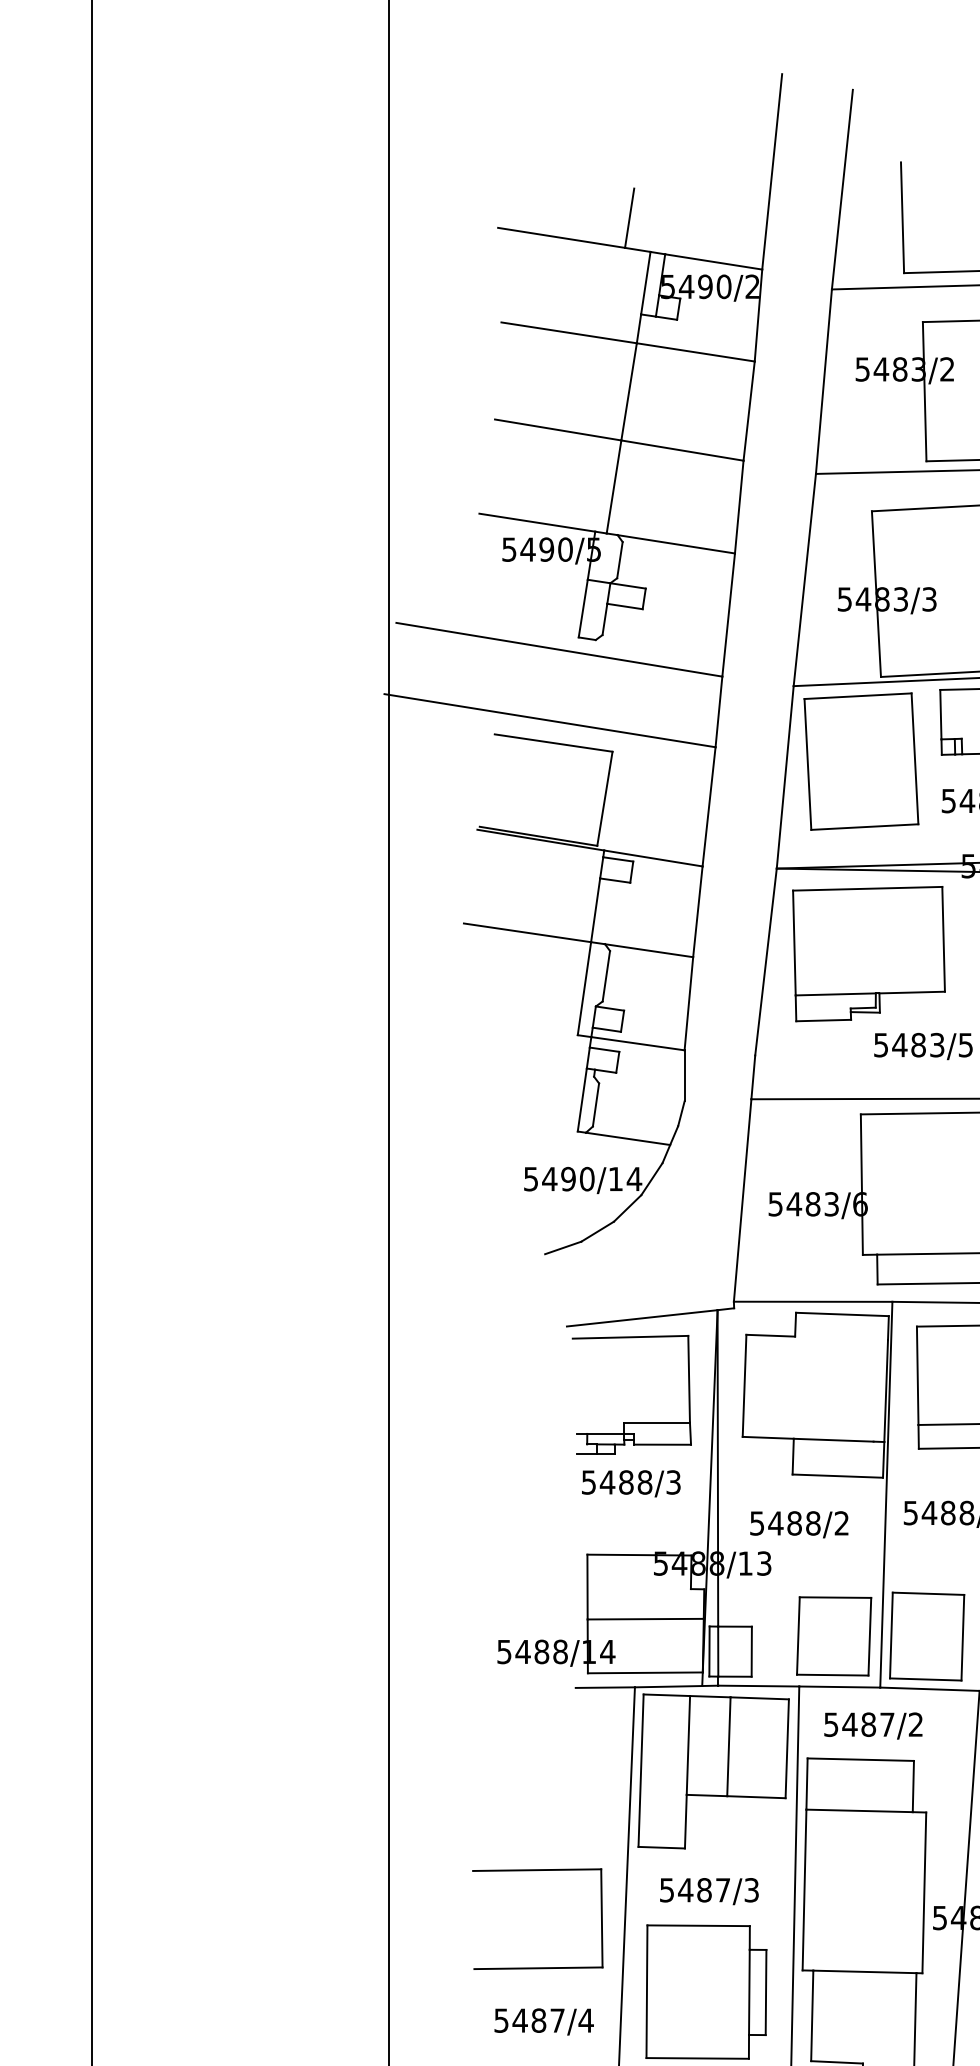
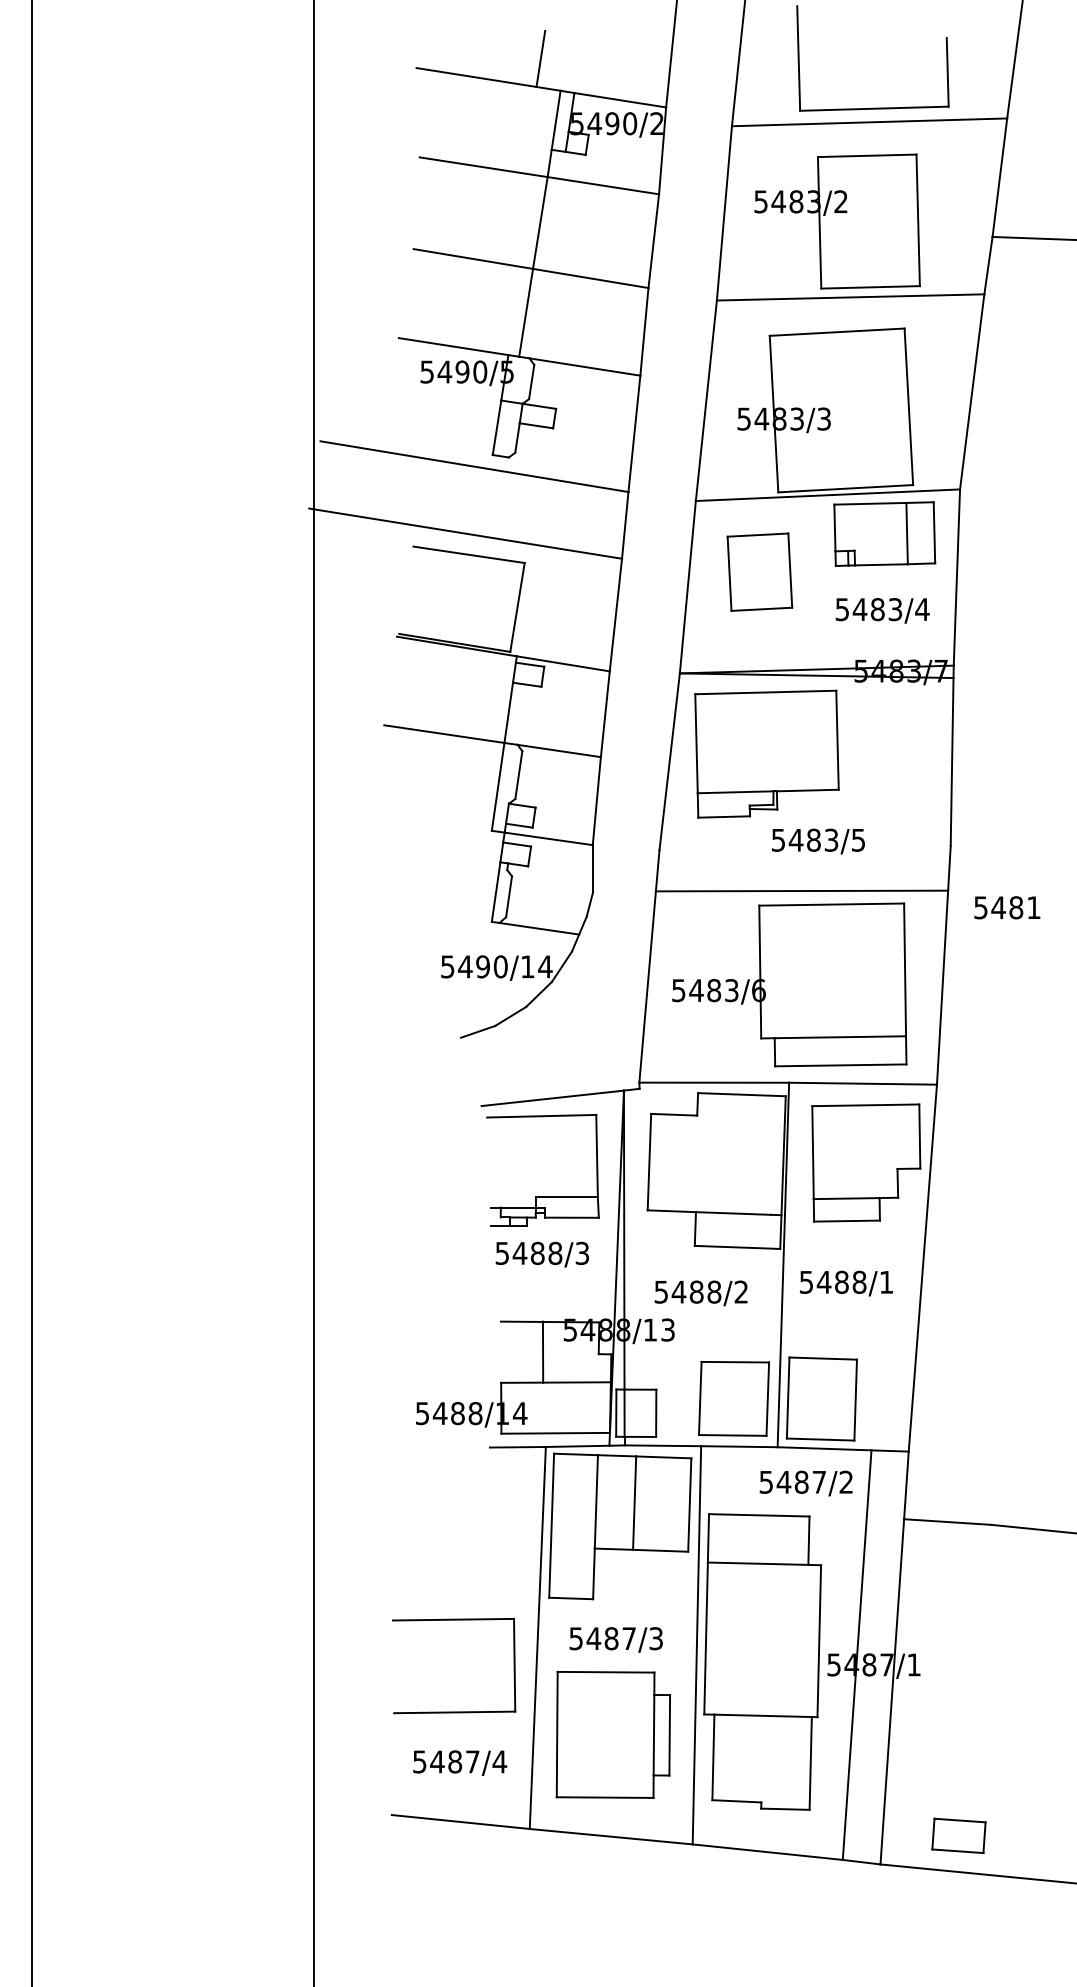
part: (861, 760) -> (759, 571), size x0.6
line: (586, 1586) -> (542, 1351), moved
text: (872, 1725) -> (805, 1483), moved

